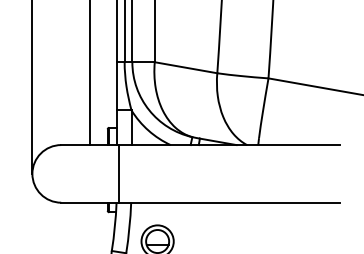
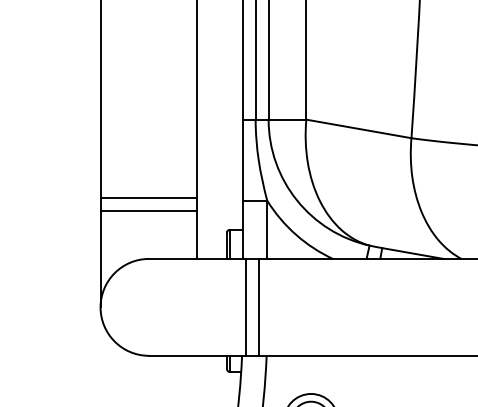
line: (61, 108) -> (149, 197), added
line: (61, 116) -> (149, 210), added
line: (126, 173) -> (258, 306), added

